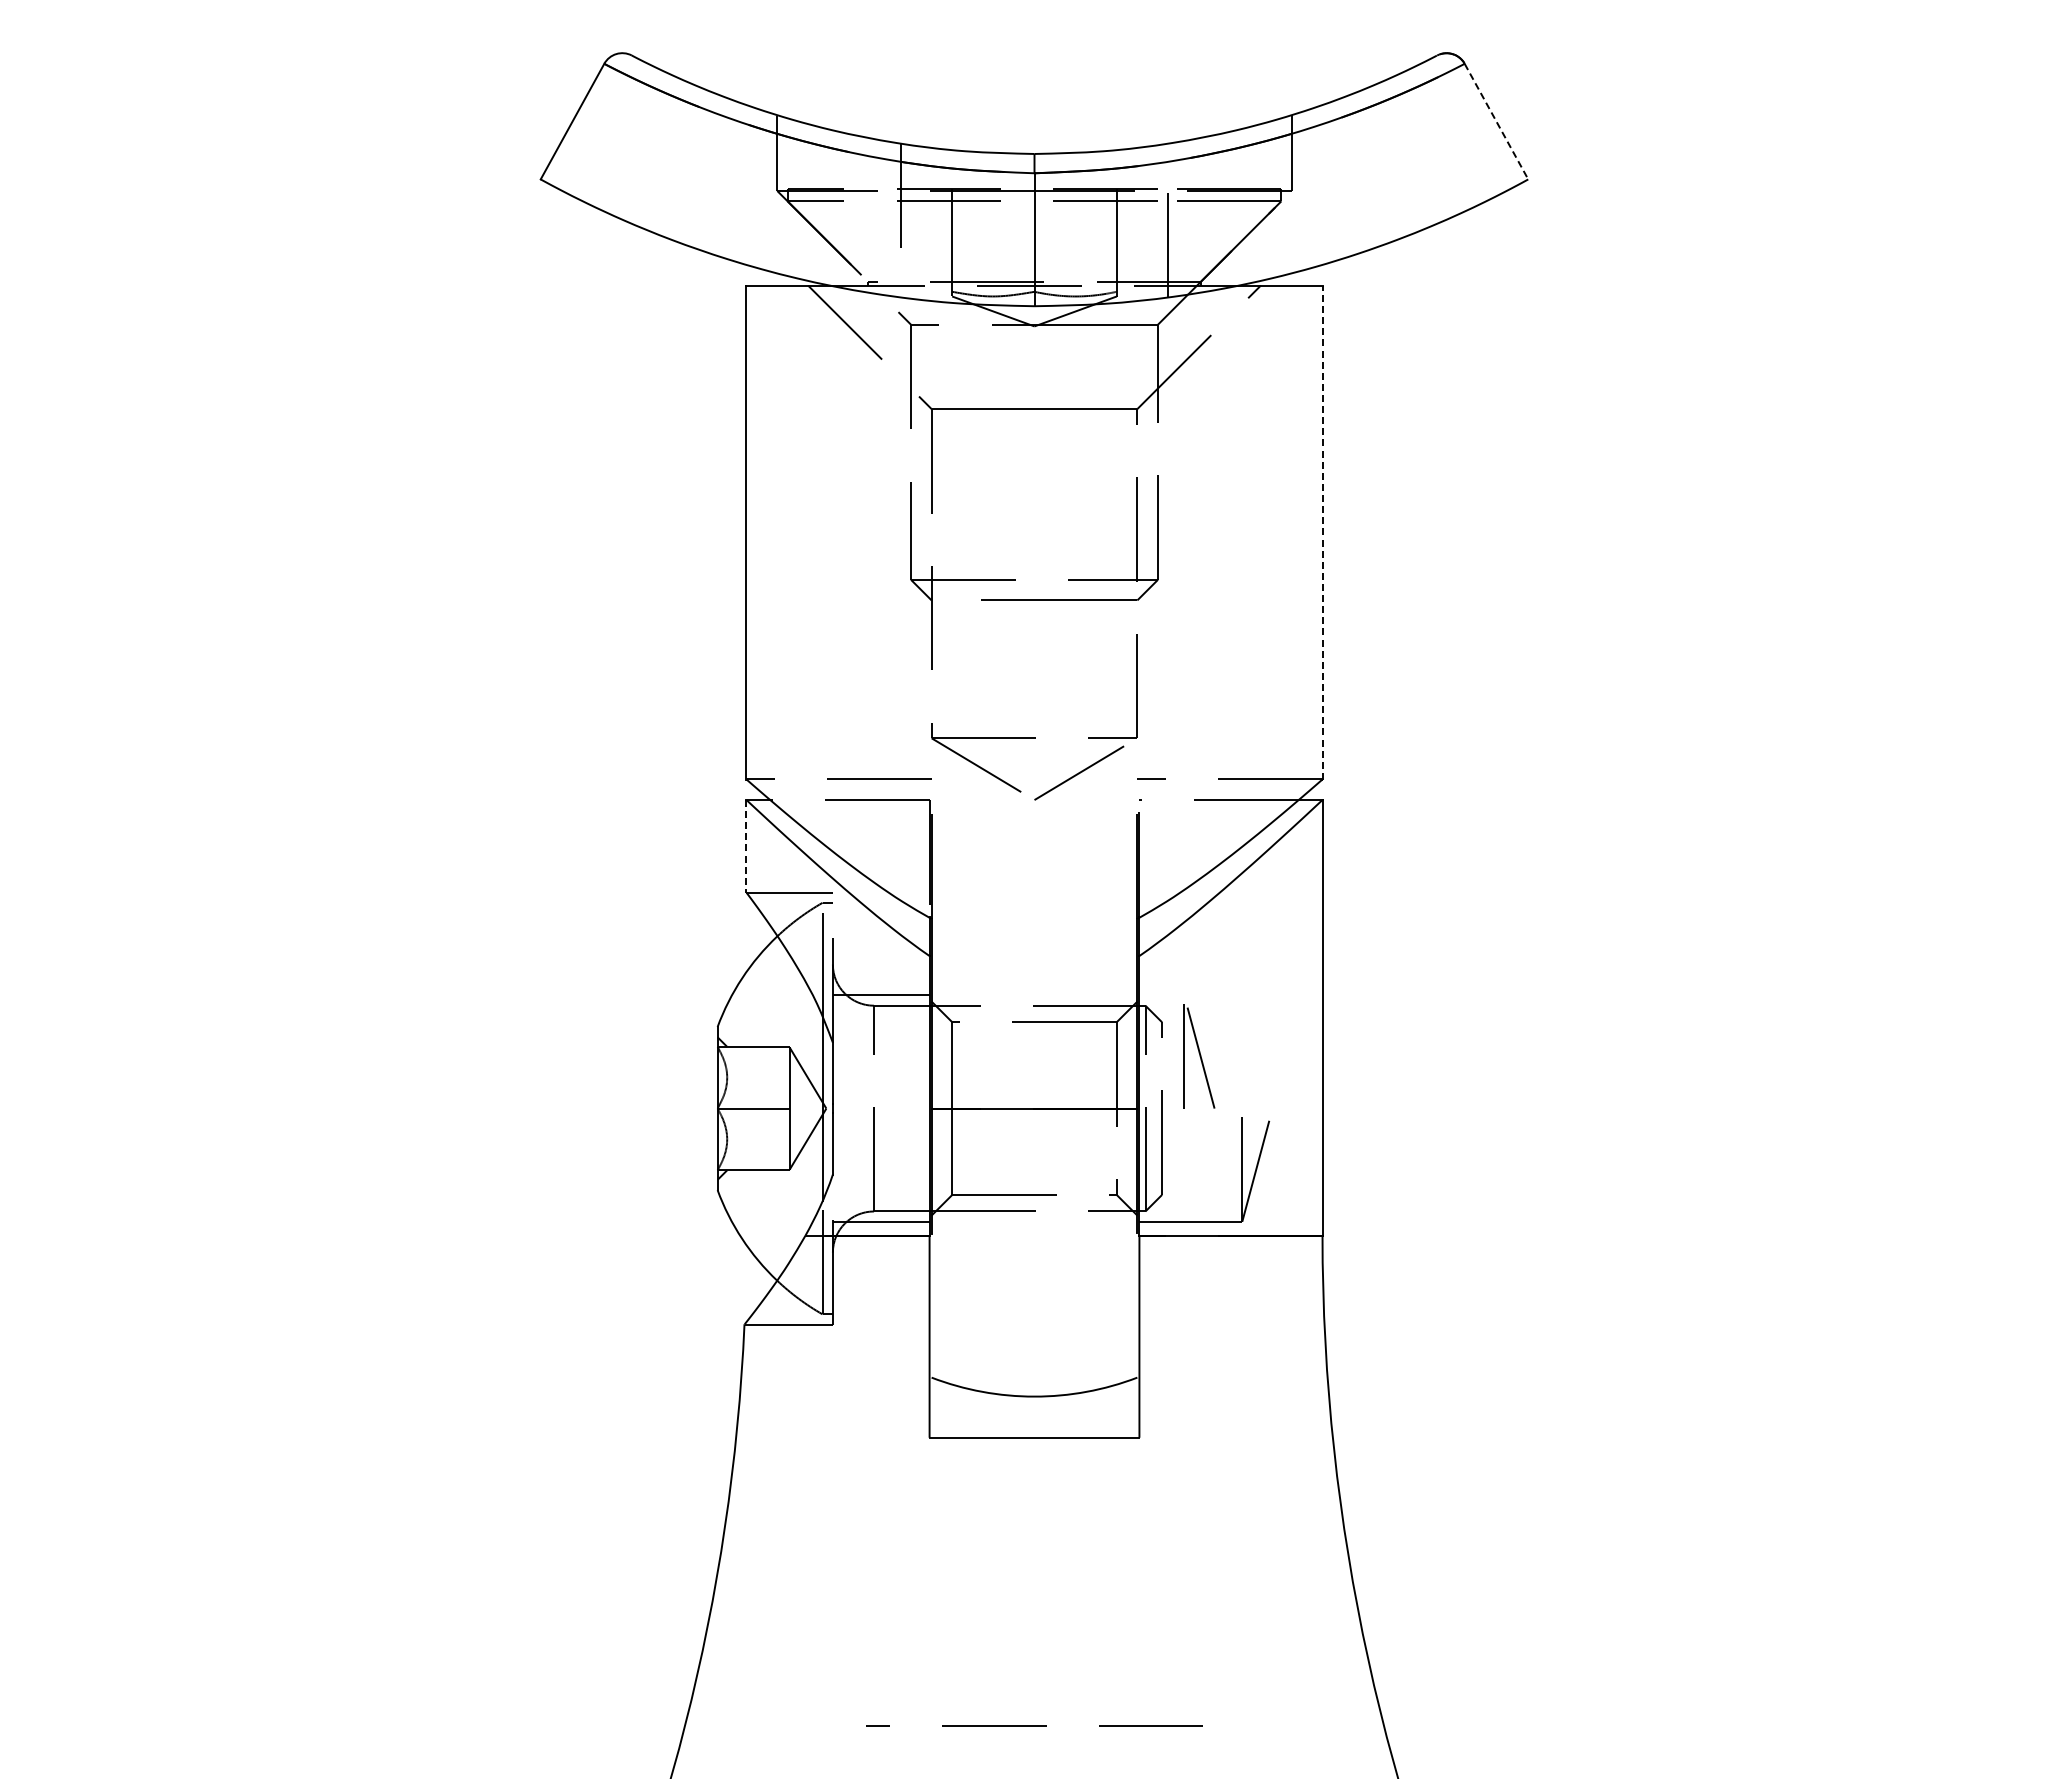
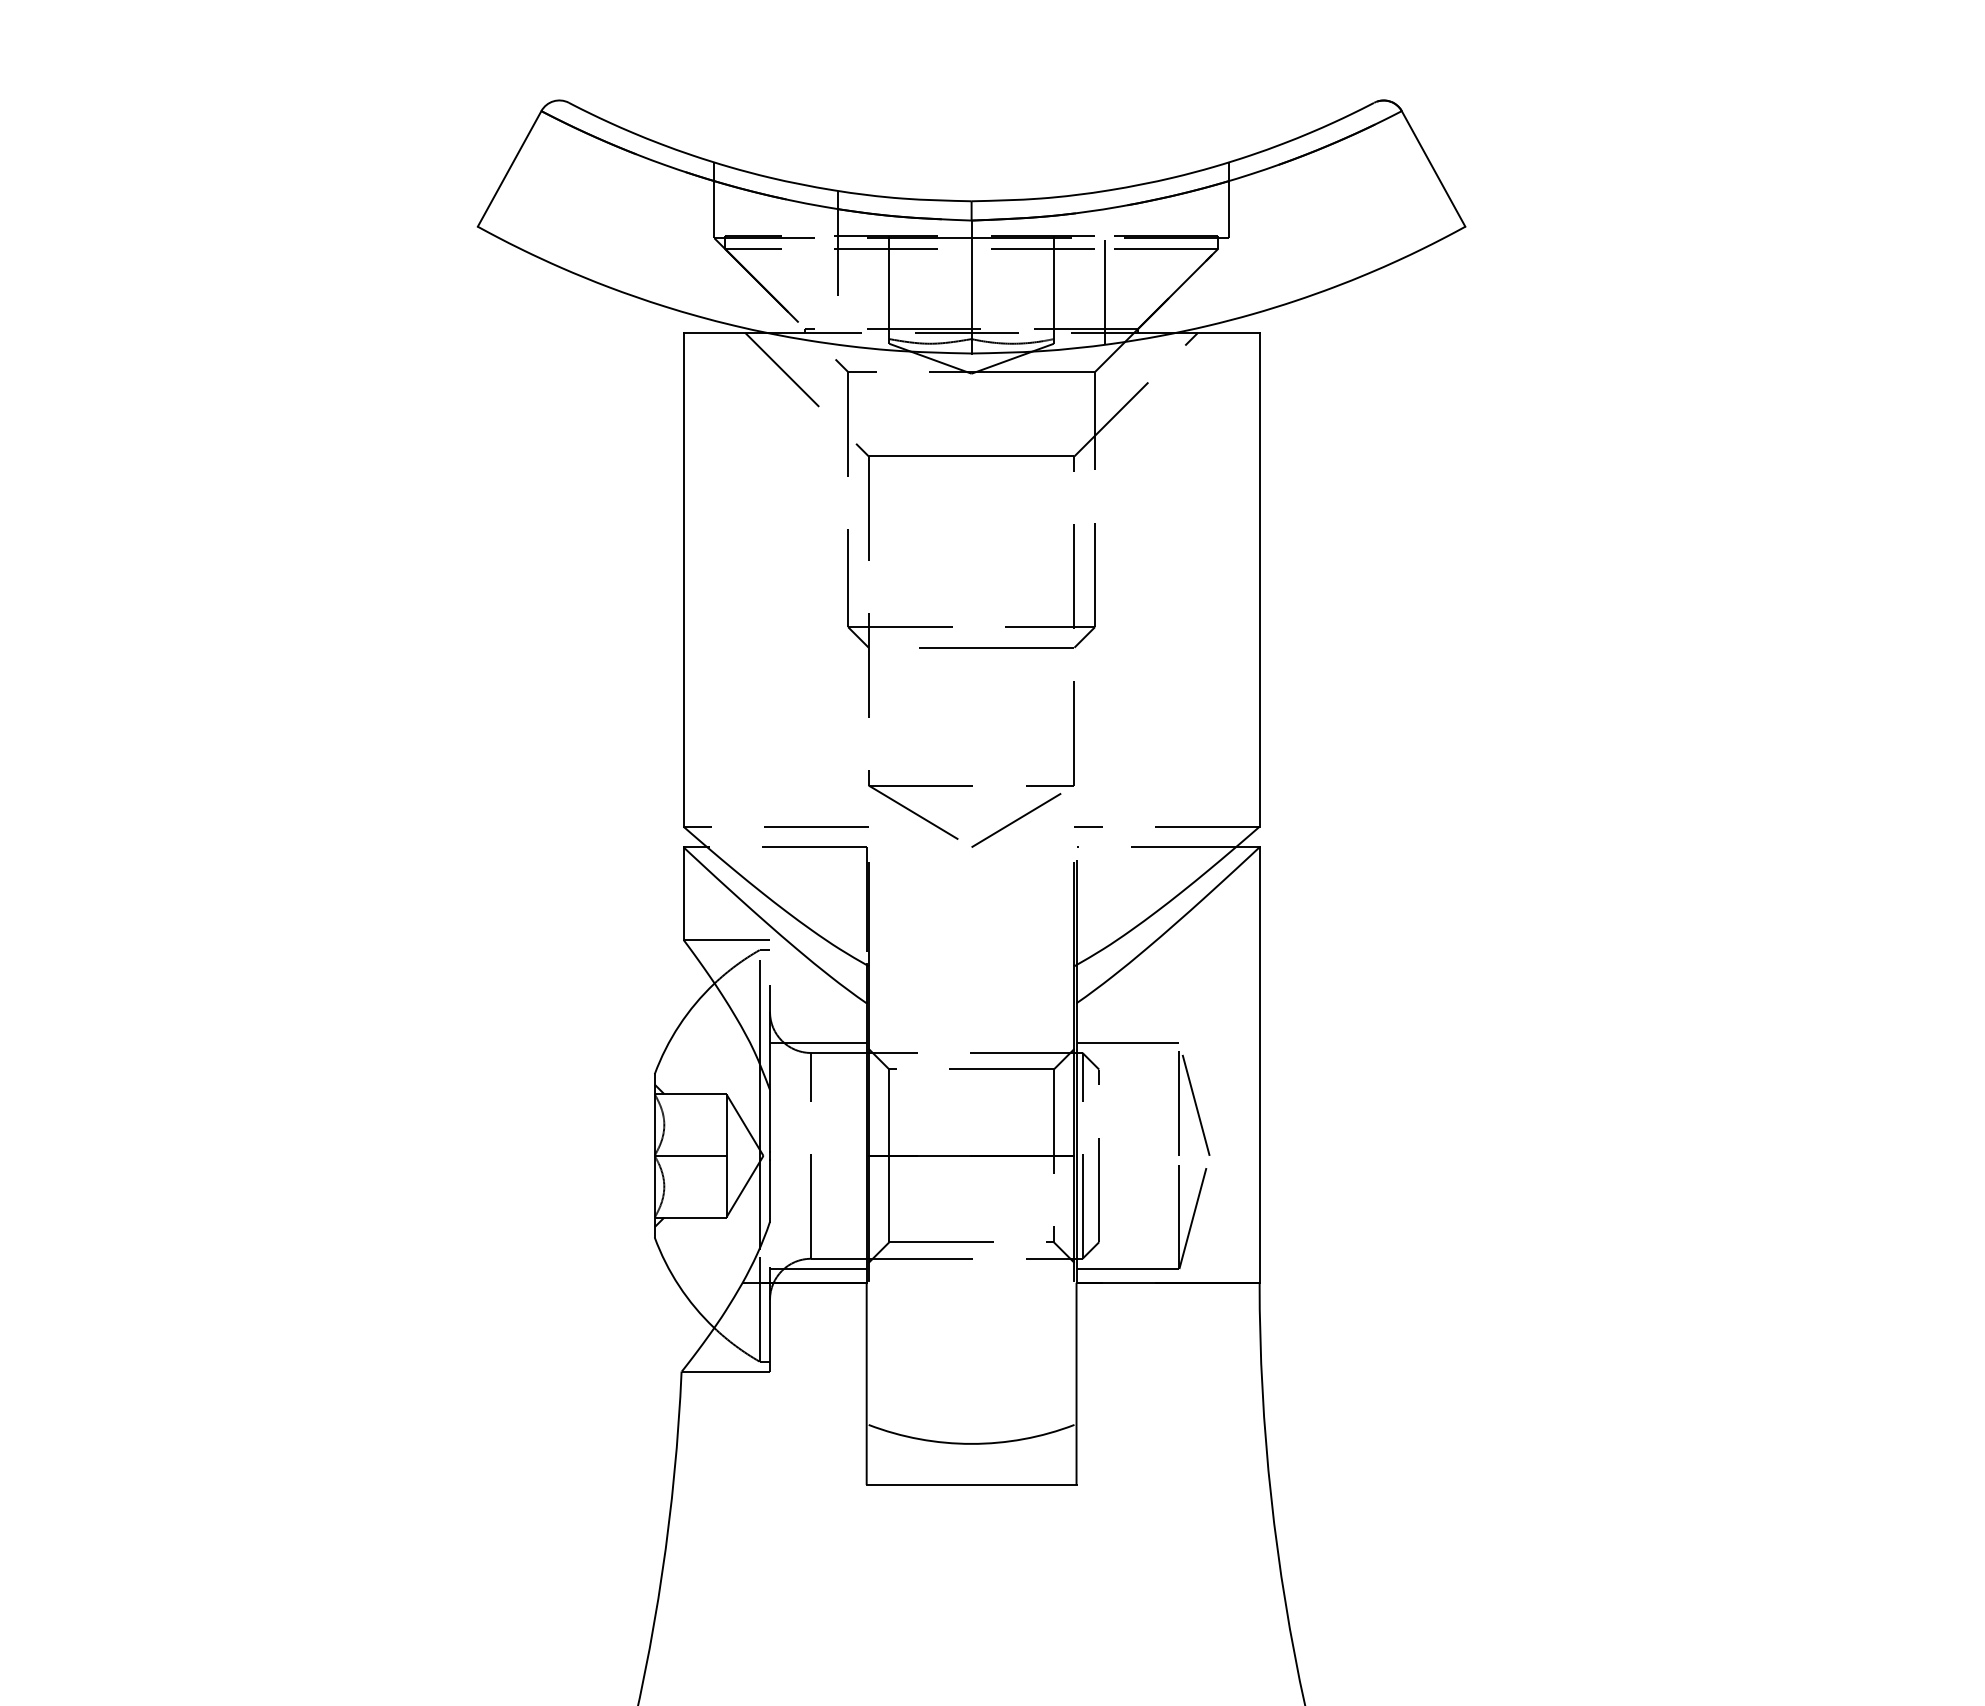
line: (1496, 121) -> (1433, 168), dashed -> solid
line: (1322, 532) -> (1259, 579), dashed -> solid
line: (746, 846) -> (683, 893), dashed -> solid
line: (1190, 995) -> (1127, 1042), added
part: (1199, 1056) -> (1194, 1103), moved

